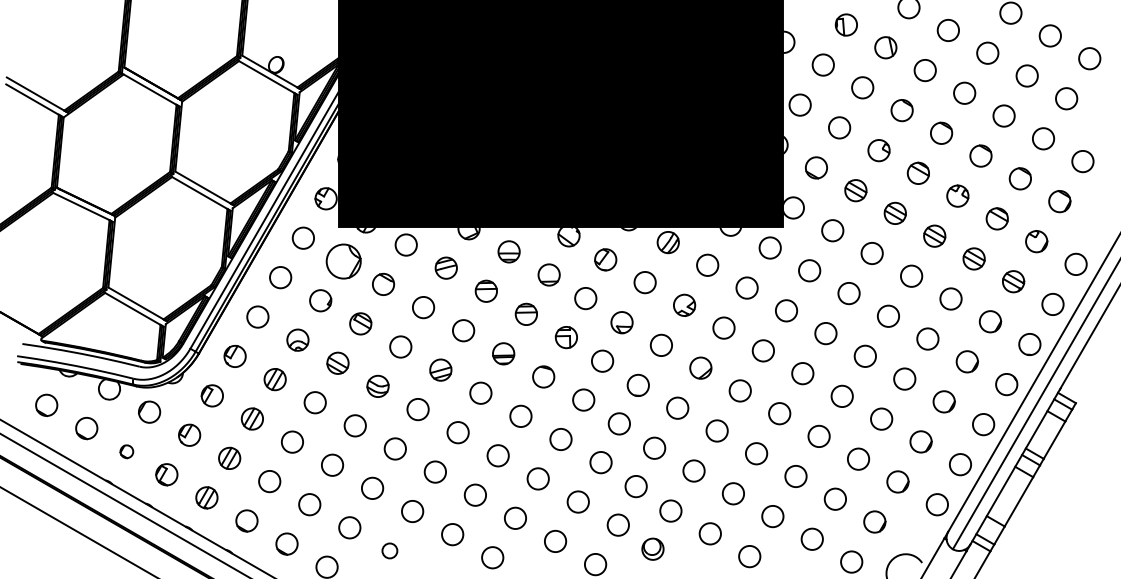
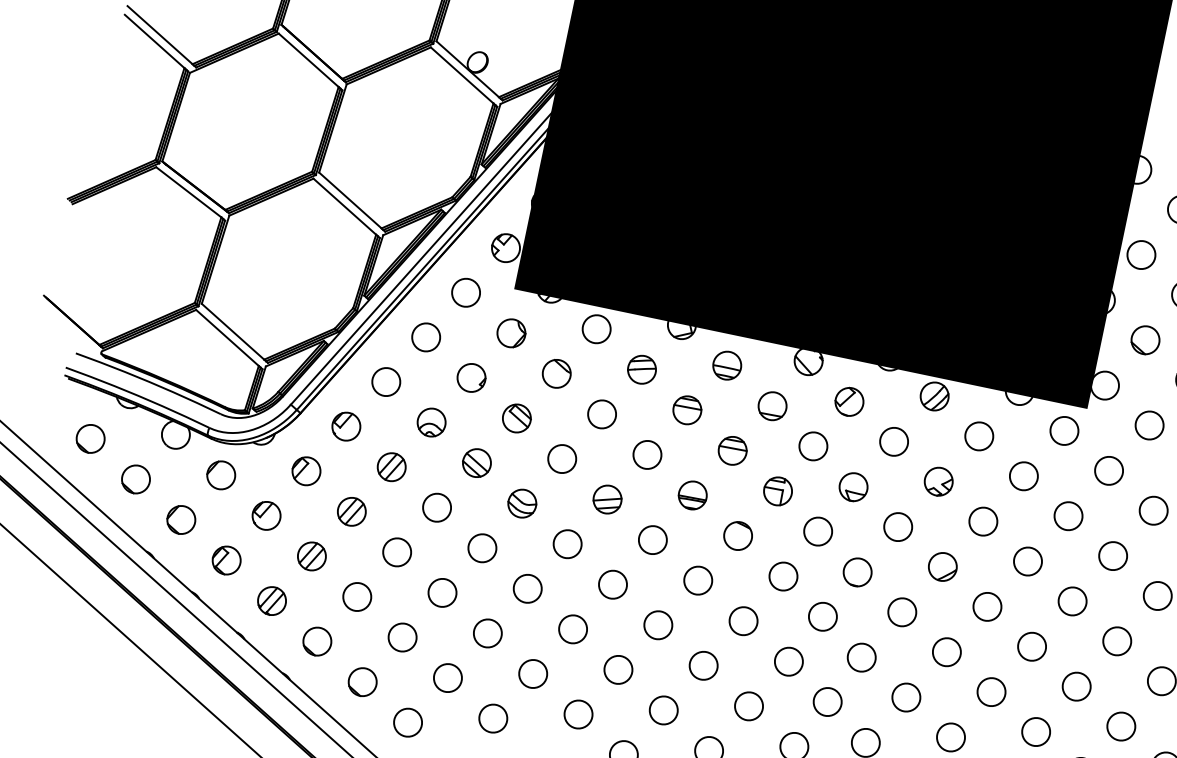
part: (342, 260) -> (510, 331), size x0.62
part: (126, 451) -> (180, 519), size x1.67
circle: (389, 550) -> (492, 717), size x1.43

